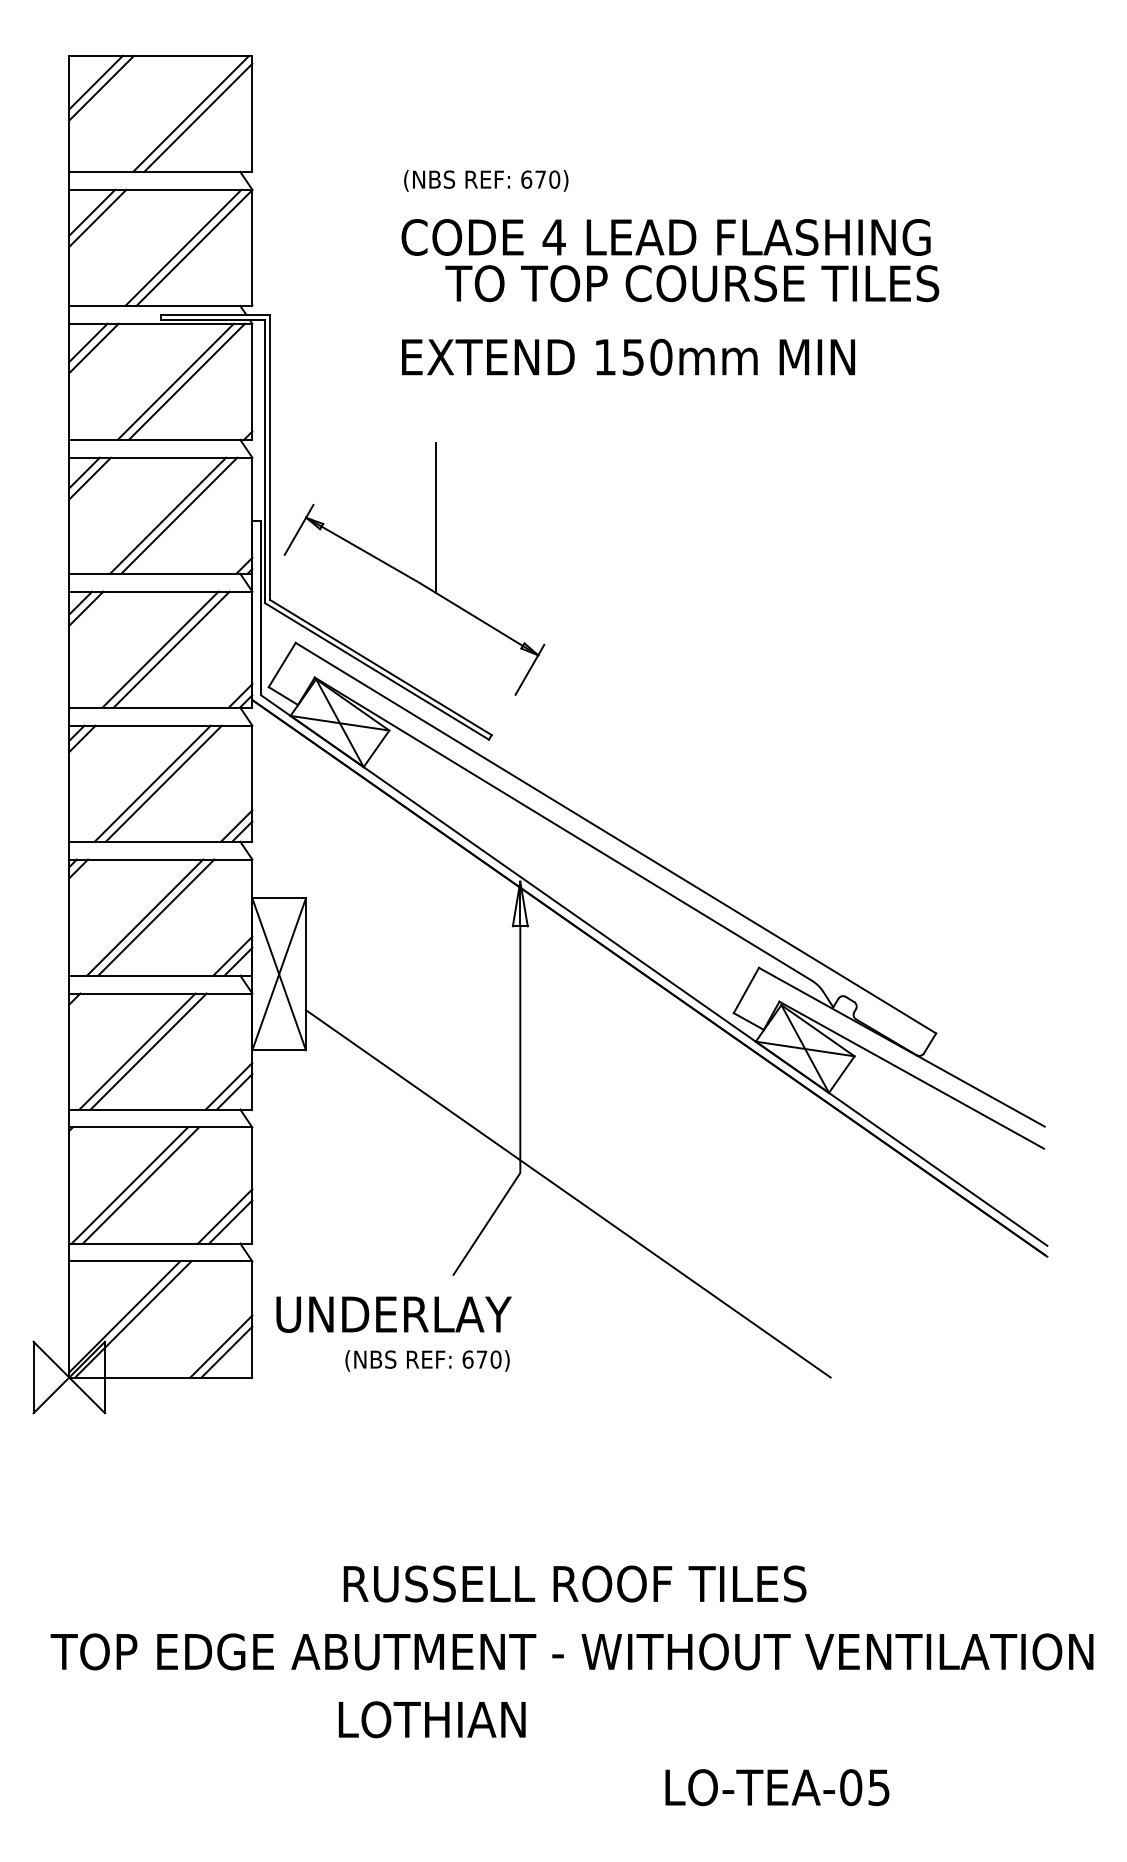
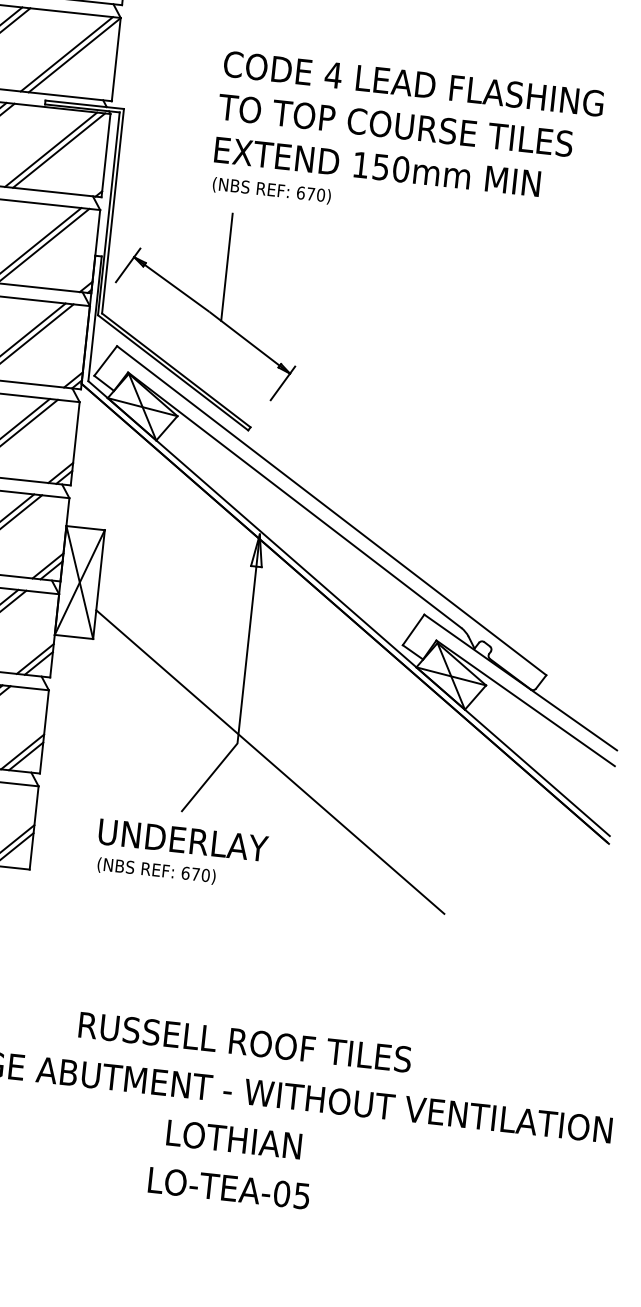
text: (486, 180) -> (272, 190), moved
text: (692, 283) -> (395, 125), moved
text: (393, 1314) -> (183, 840), moved
text: (431, 1719) -> (233, 1139), moved
text: (777, 1787) -> (229, 1188), moved

